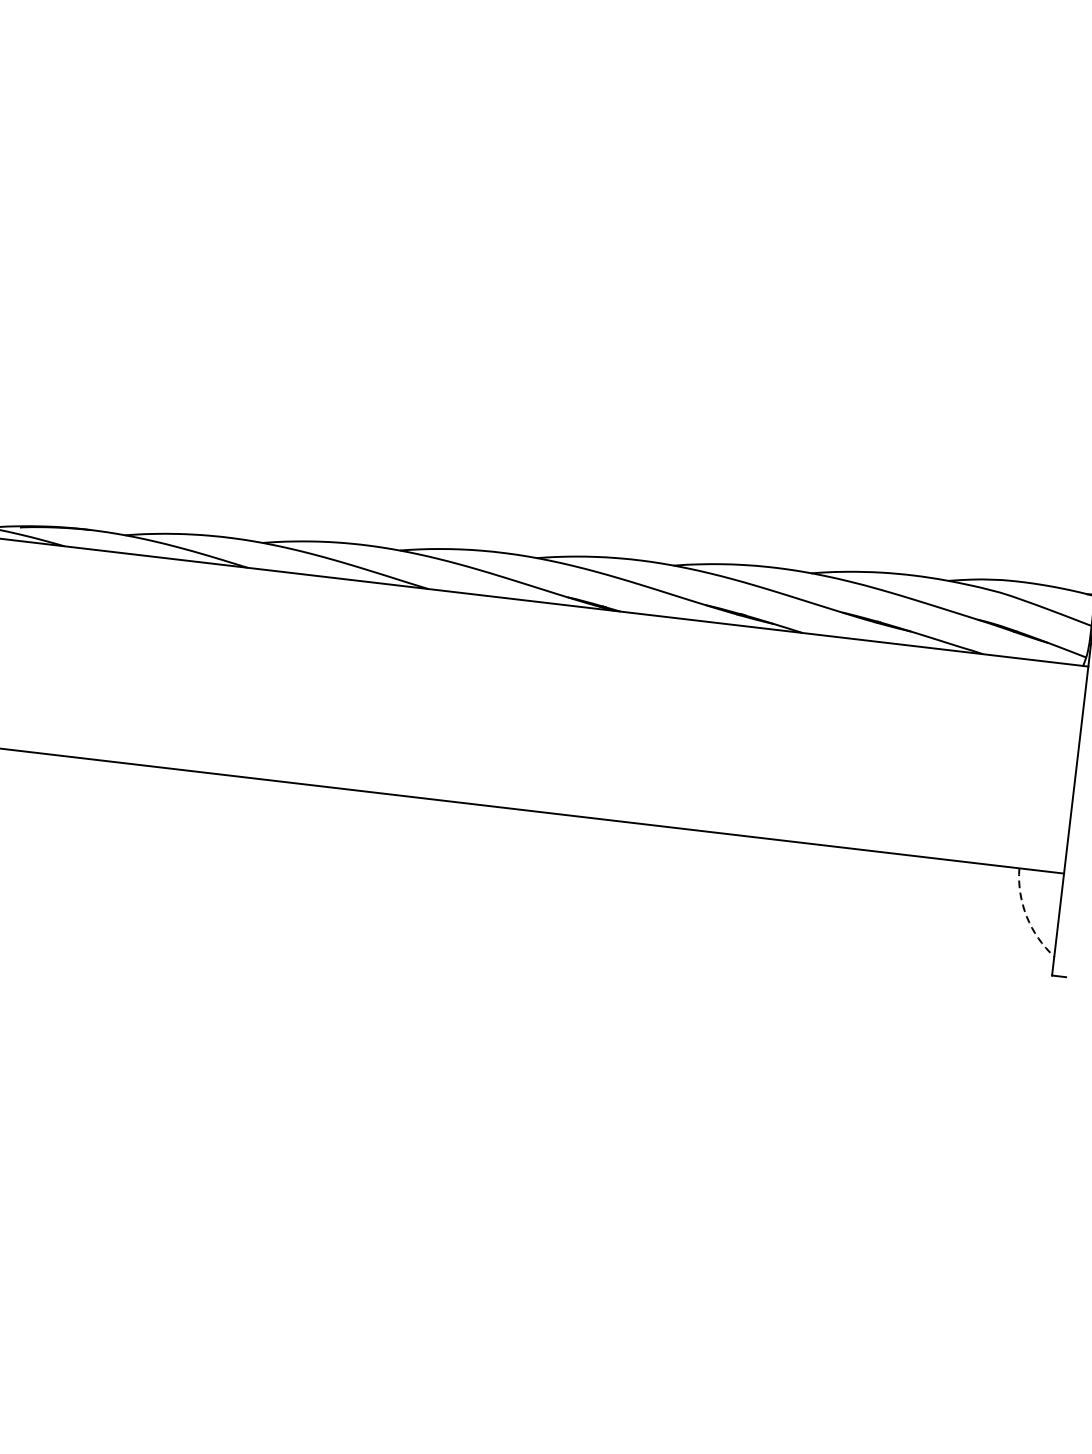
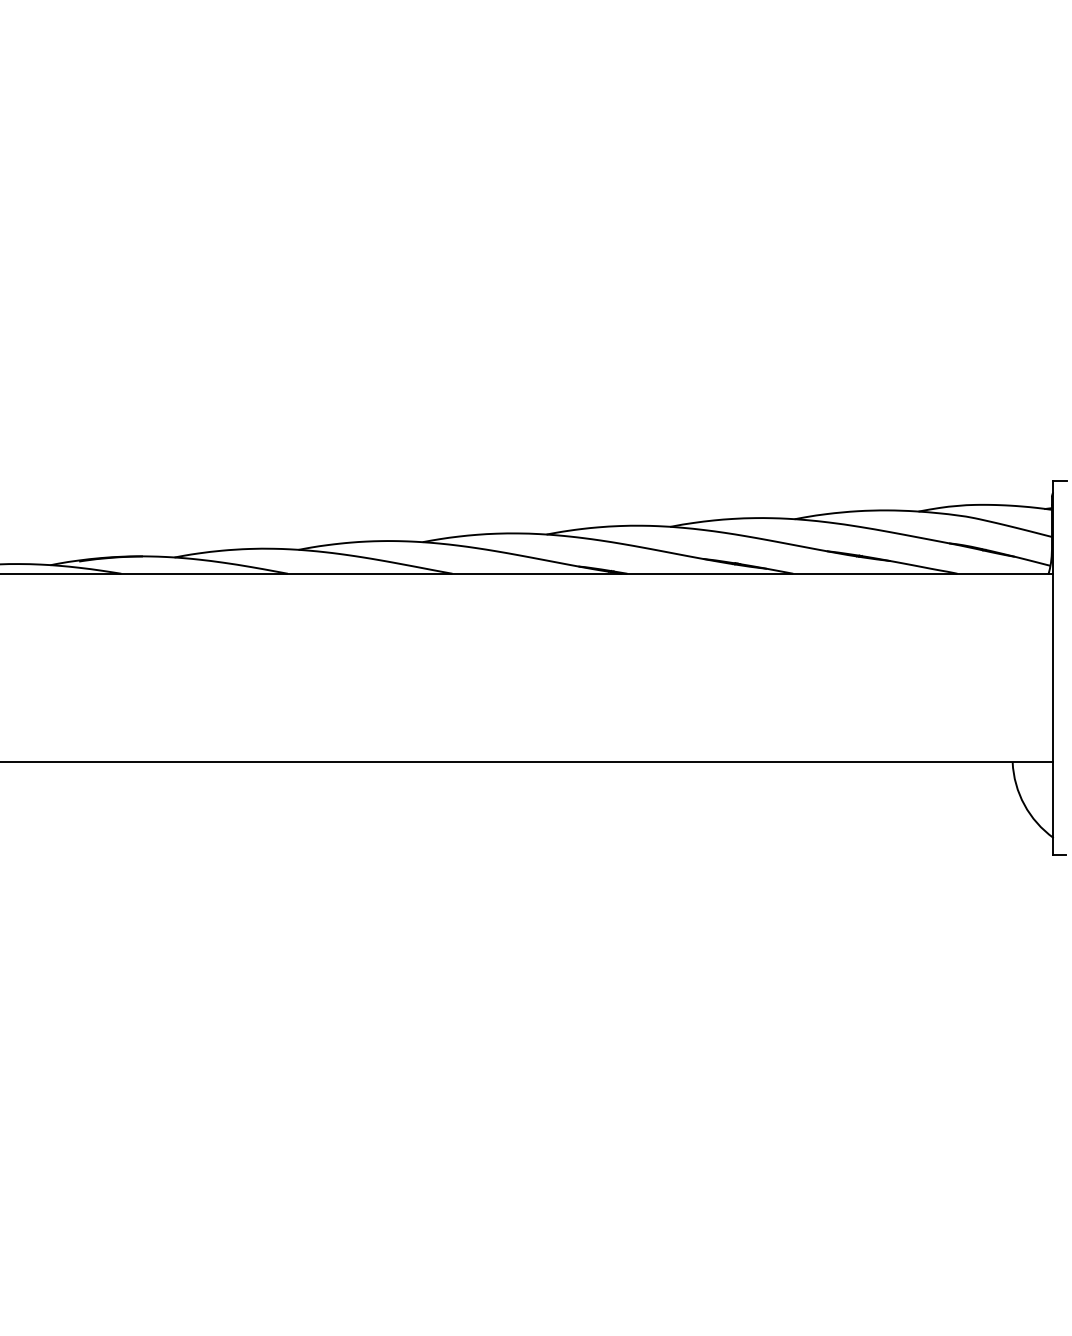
arc: (1026, 916) -> (1024, 804), dashed -> solid

